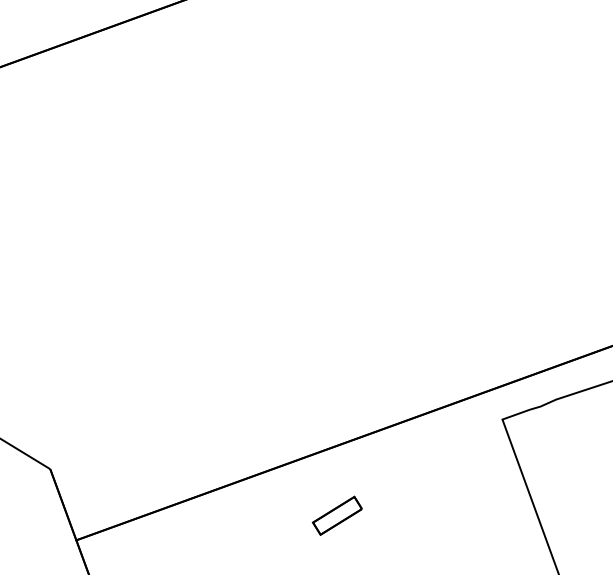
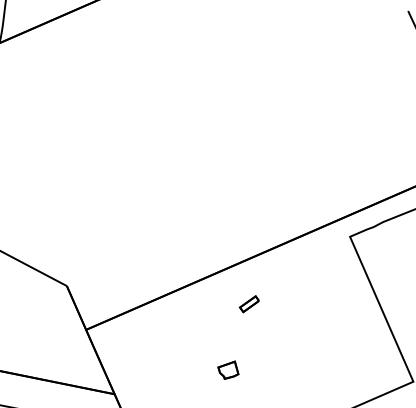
part: (335, 516) -> (248, 304), size x0.62

